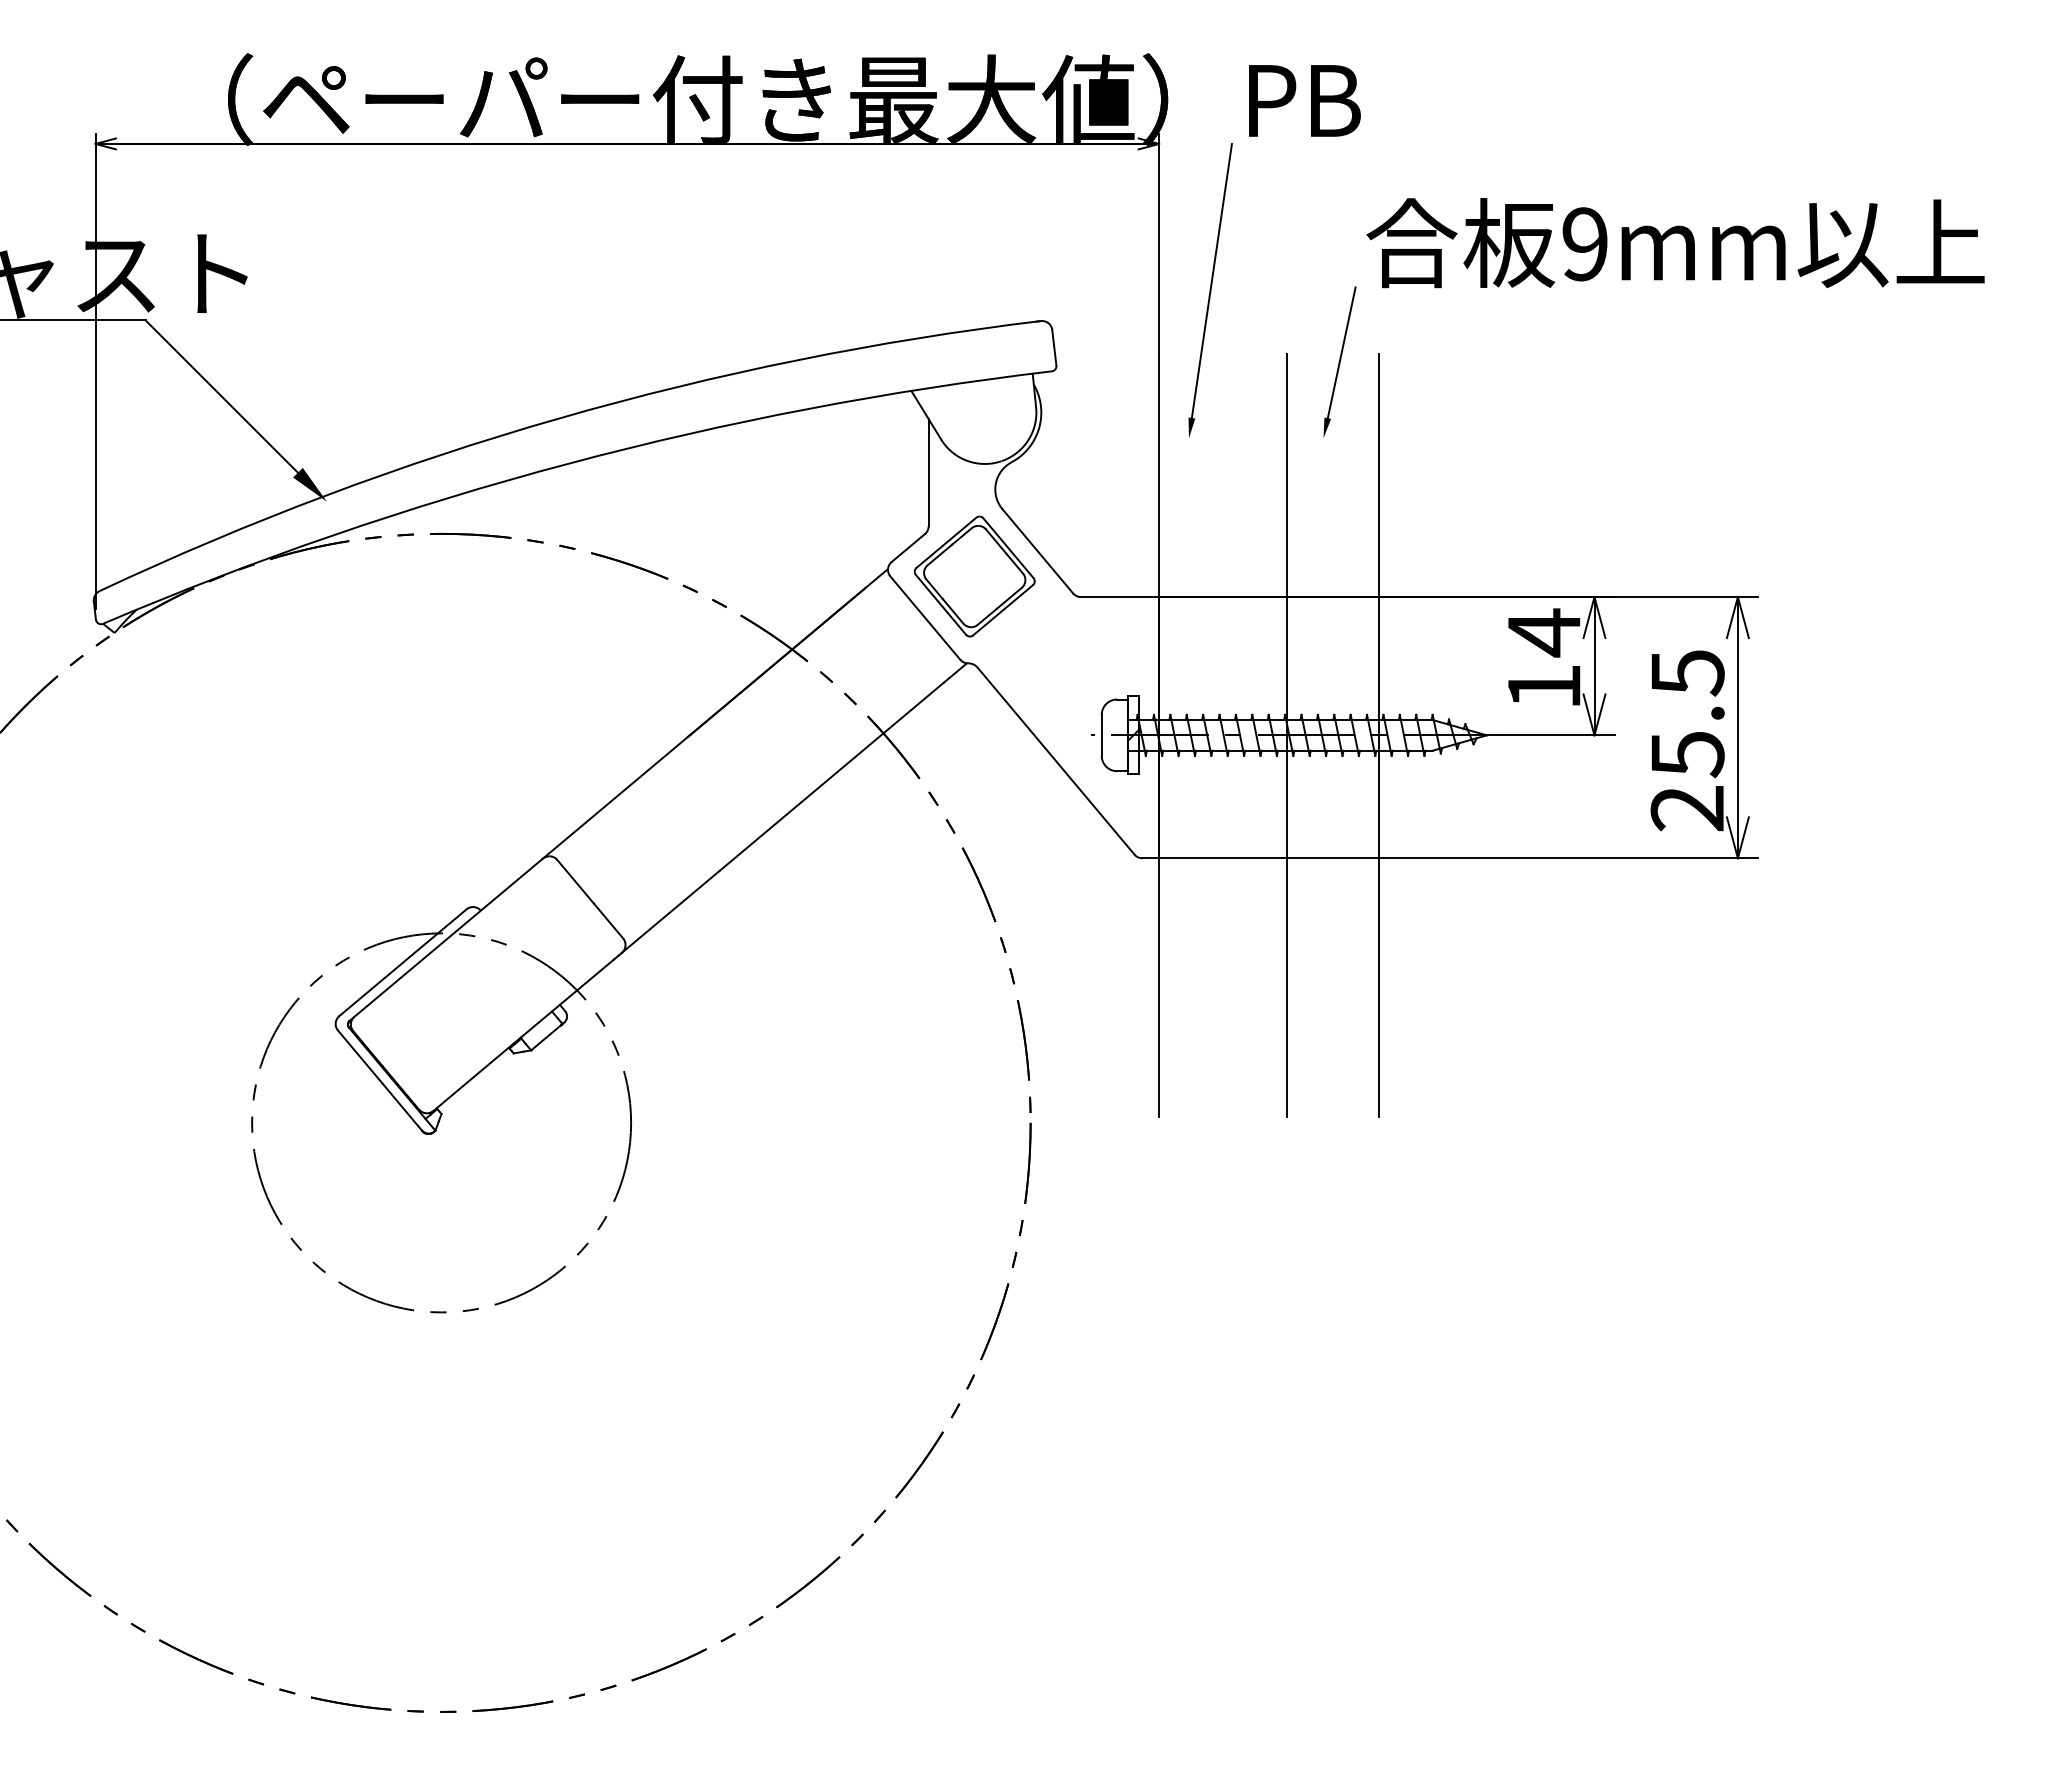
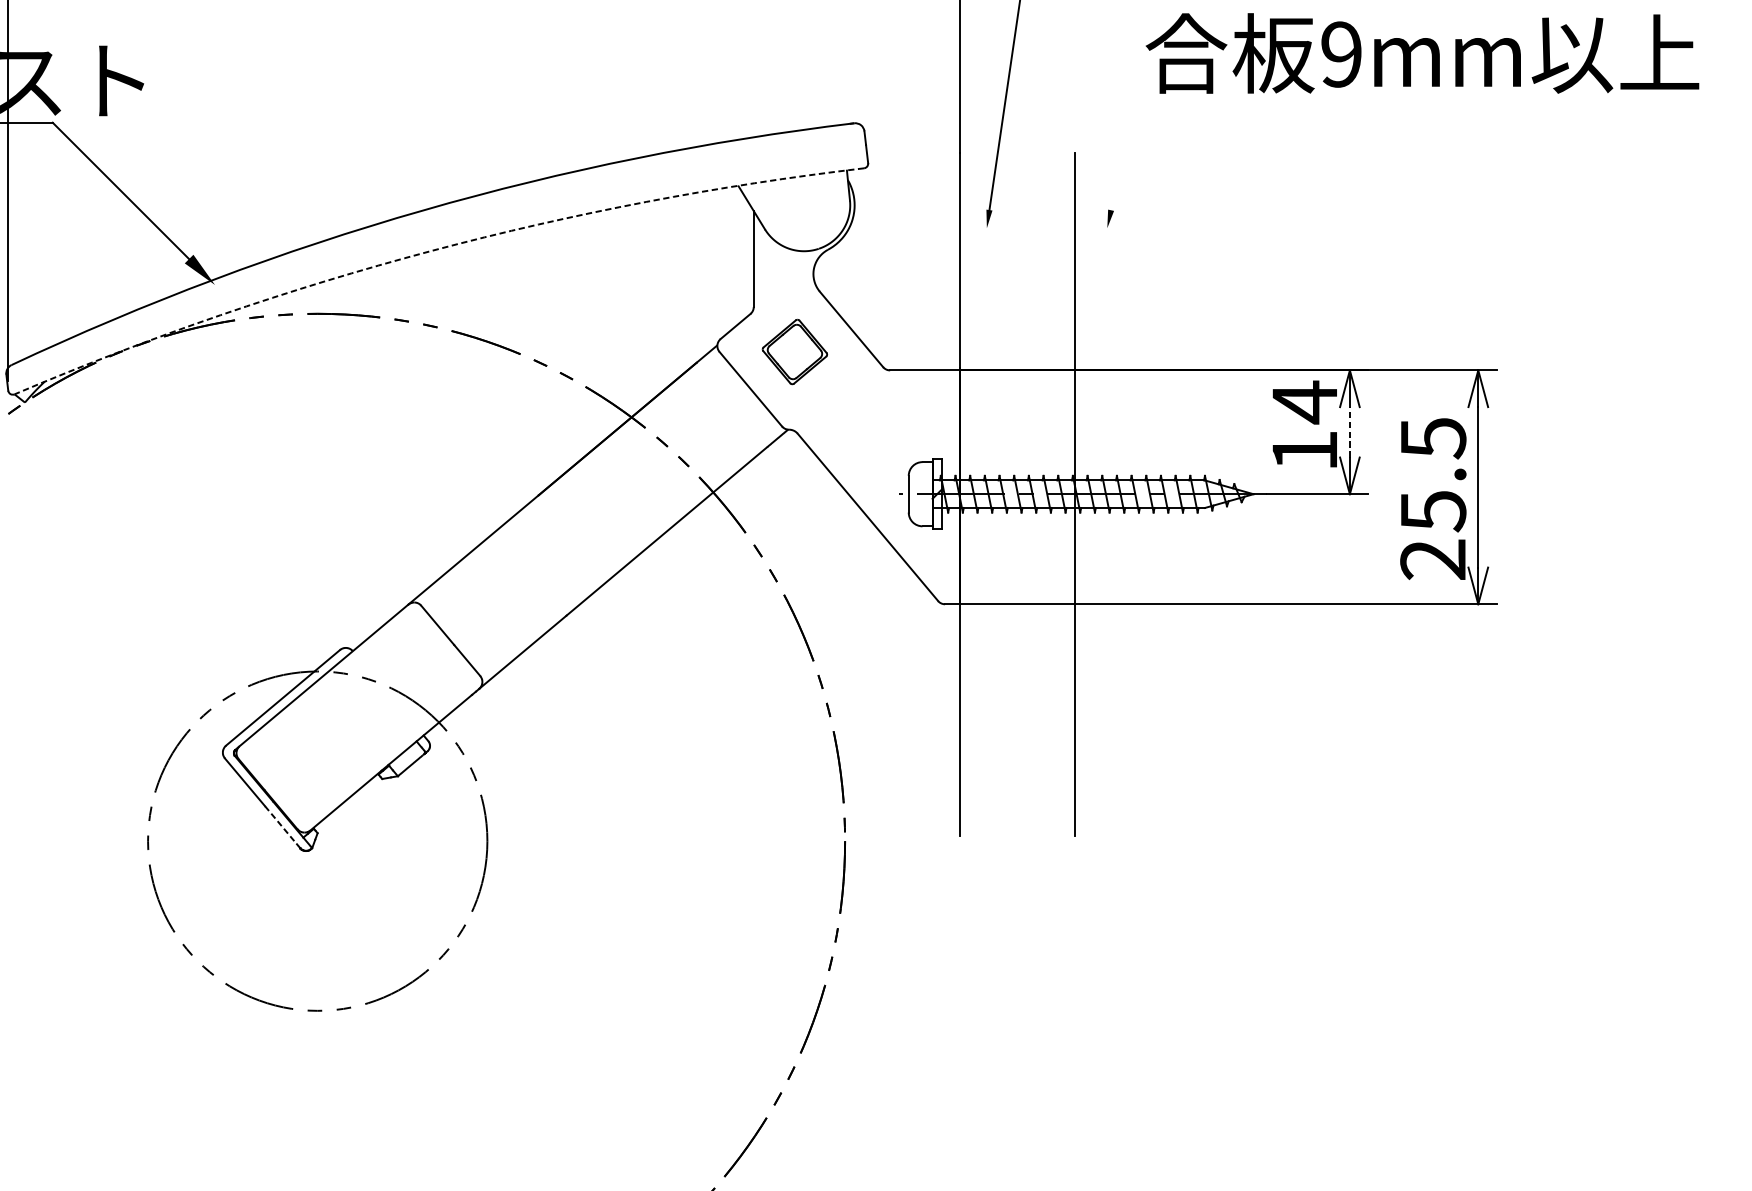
line: (1341, 352) -> (1123, 151), removed
arc: (568, 463) -> (431, 250), solid -> dashed
part: (974, 576) -> (794, 351), size x0.6
line: (1594, 665) -> (1349, 431), solid -> dashed
line: (1379, 734) -> (1157, 493), removed
line: (400, 1105) -> (280, 825), solid -> dashed

